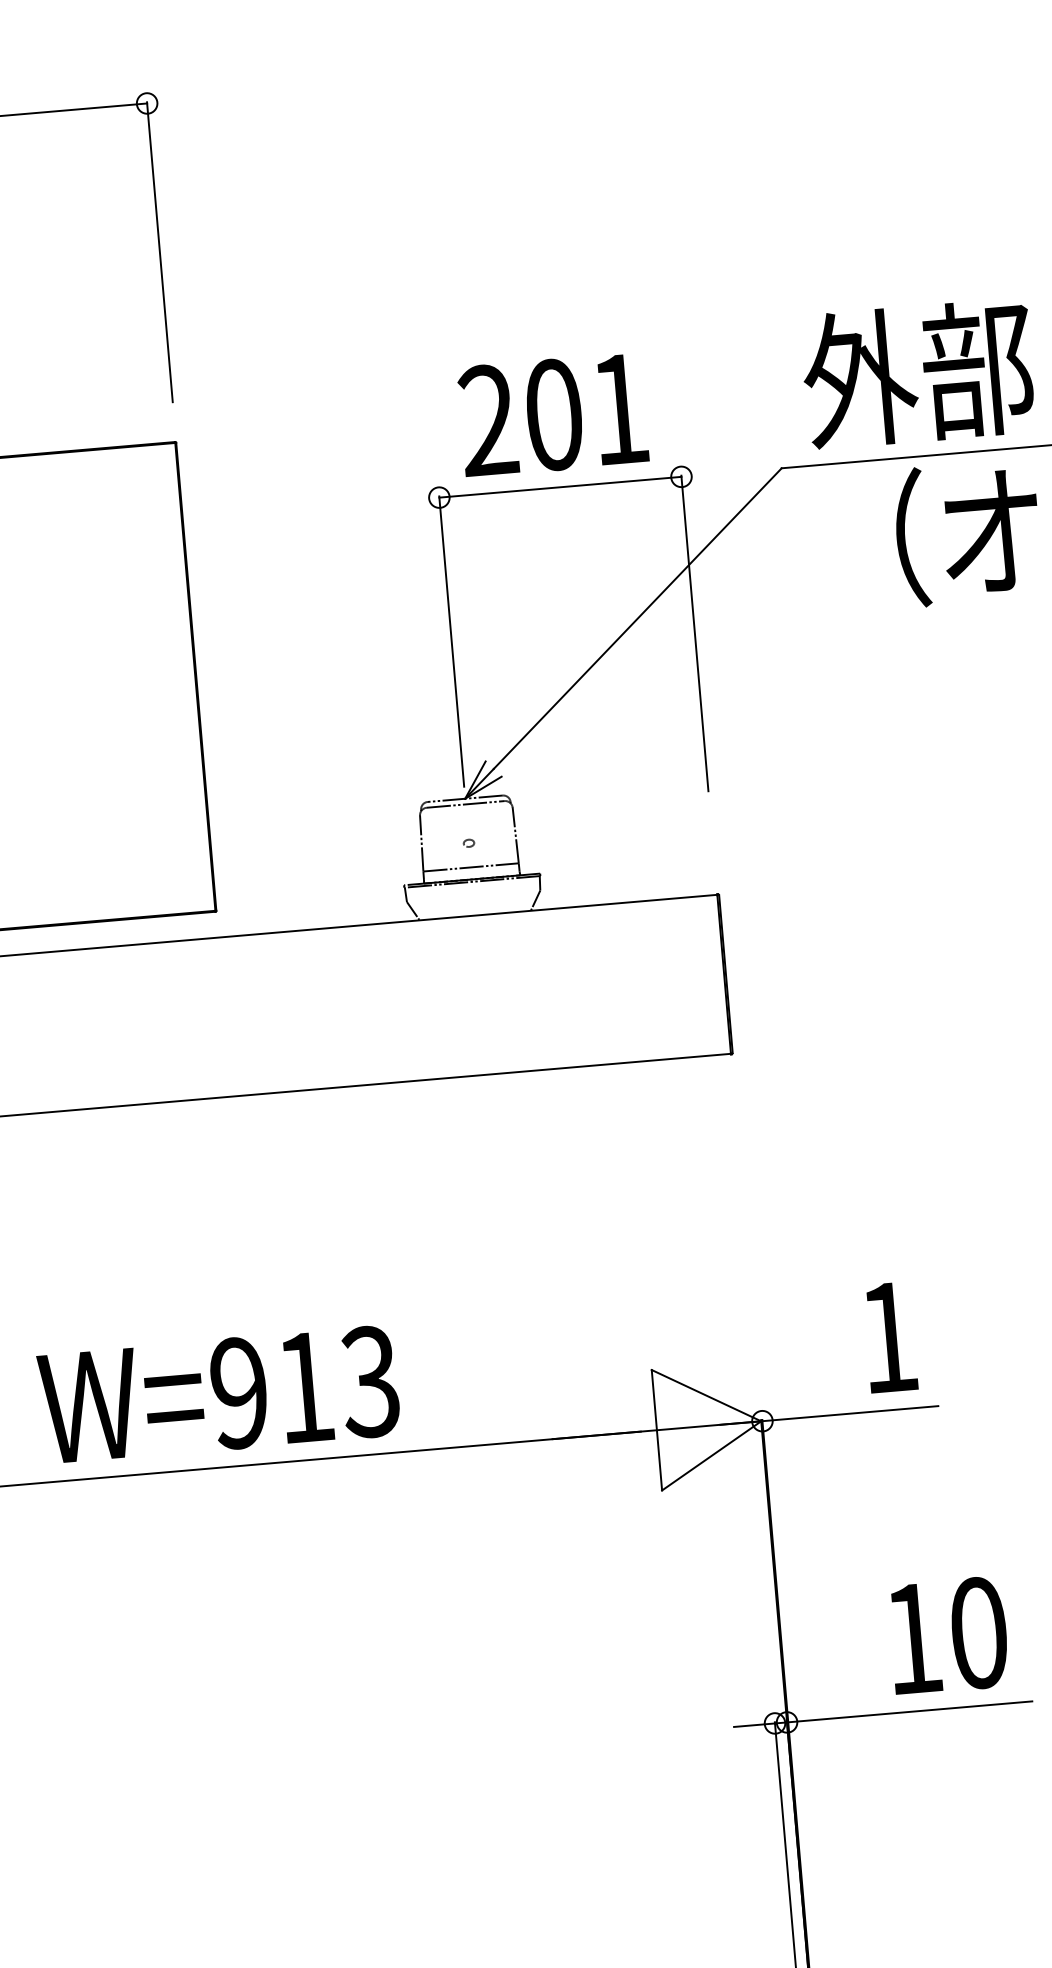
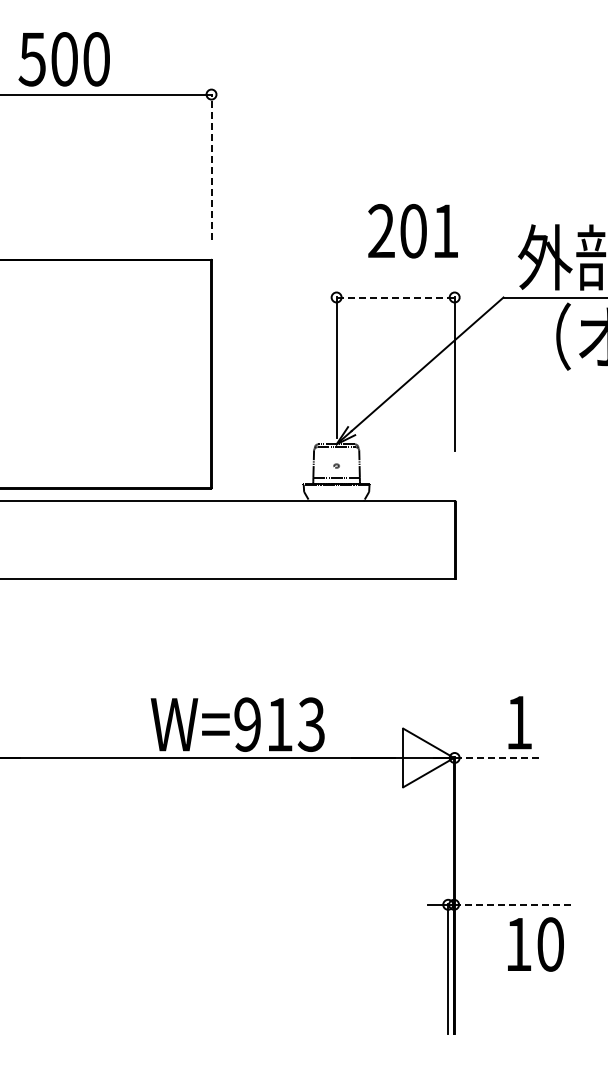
line: (159, 250) -> (211, 166), solid -> dashed
text: (551, 415) -> (412, 231), moved
line: (562, 487) -> (396, 297), solid -> dashed
text: (218, 1394) -> (237, 724), moved
line: (850, 1412) -> (497, 757), solid -> dashed
text: (947, 1635) -> (535, 944), moved
line: (908, 1711) -> (513, 904), solid -> dashed

